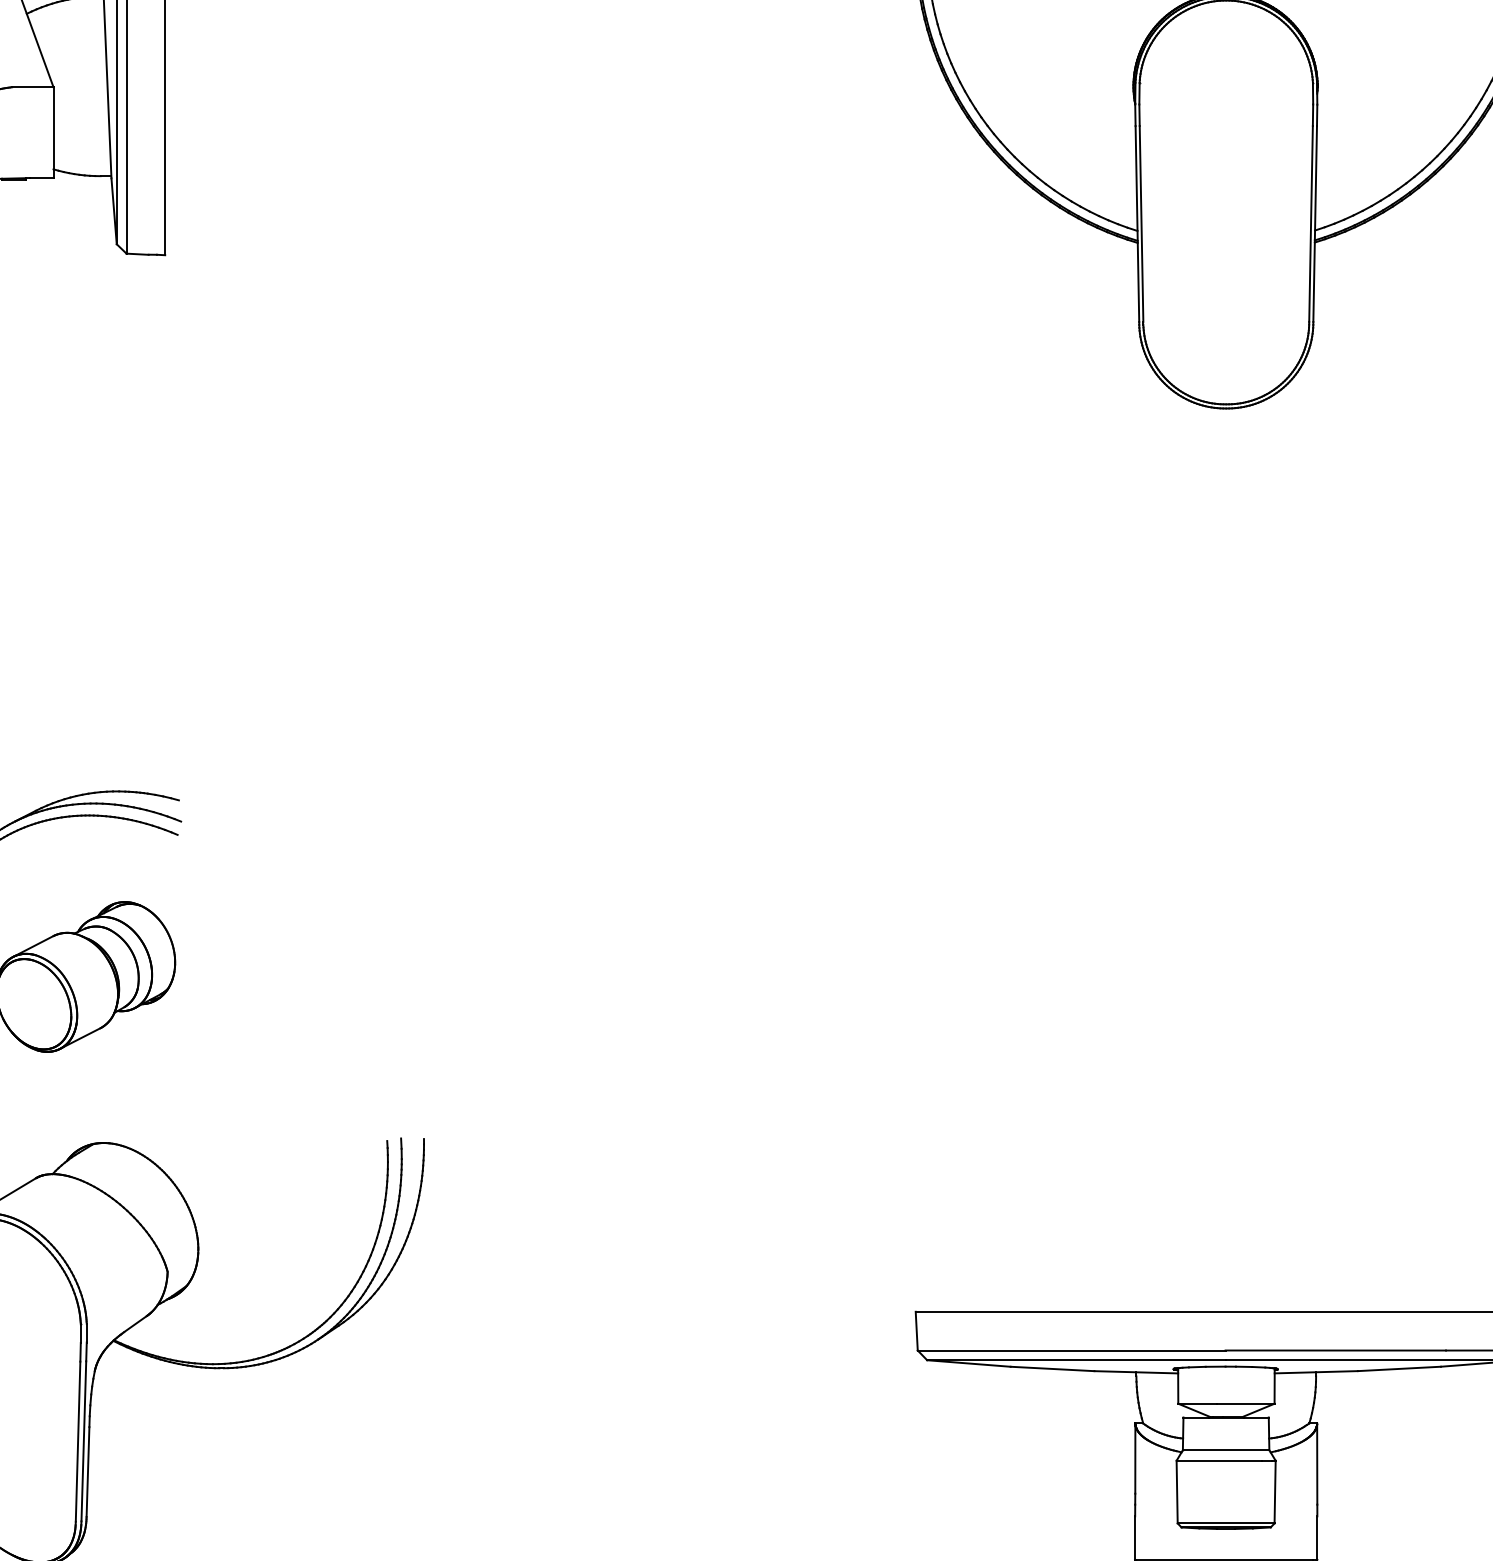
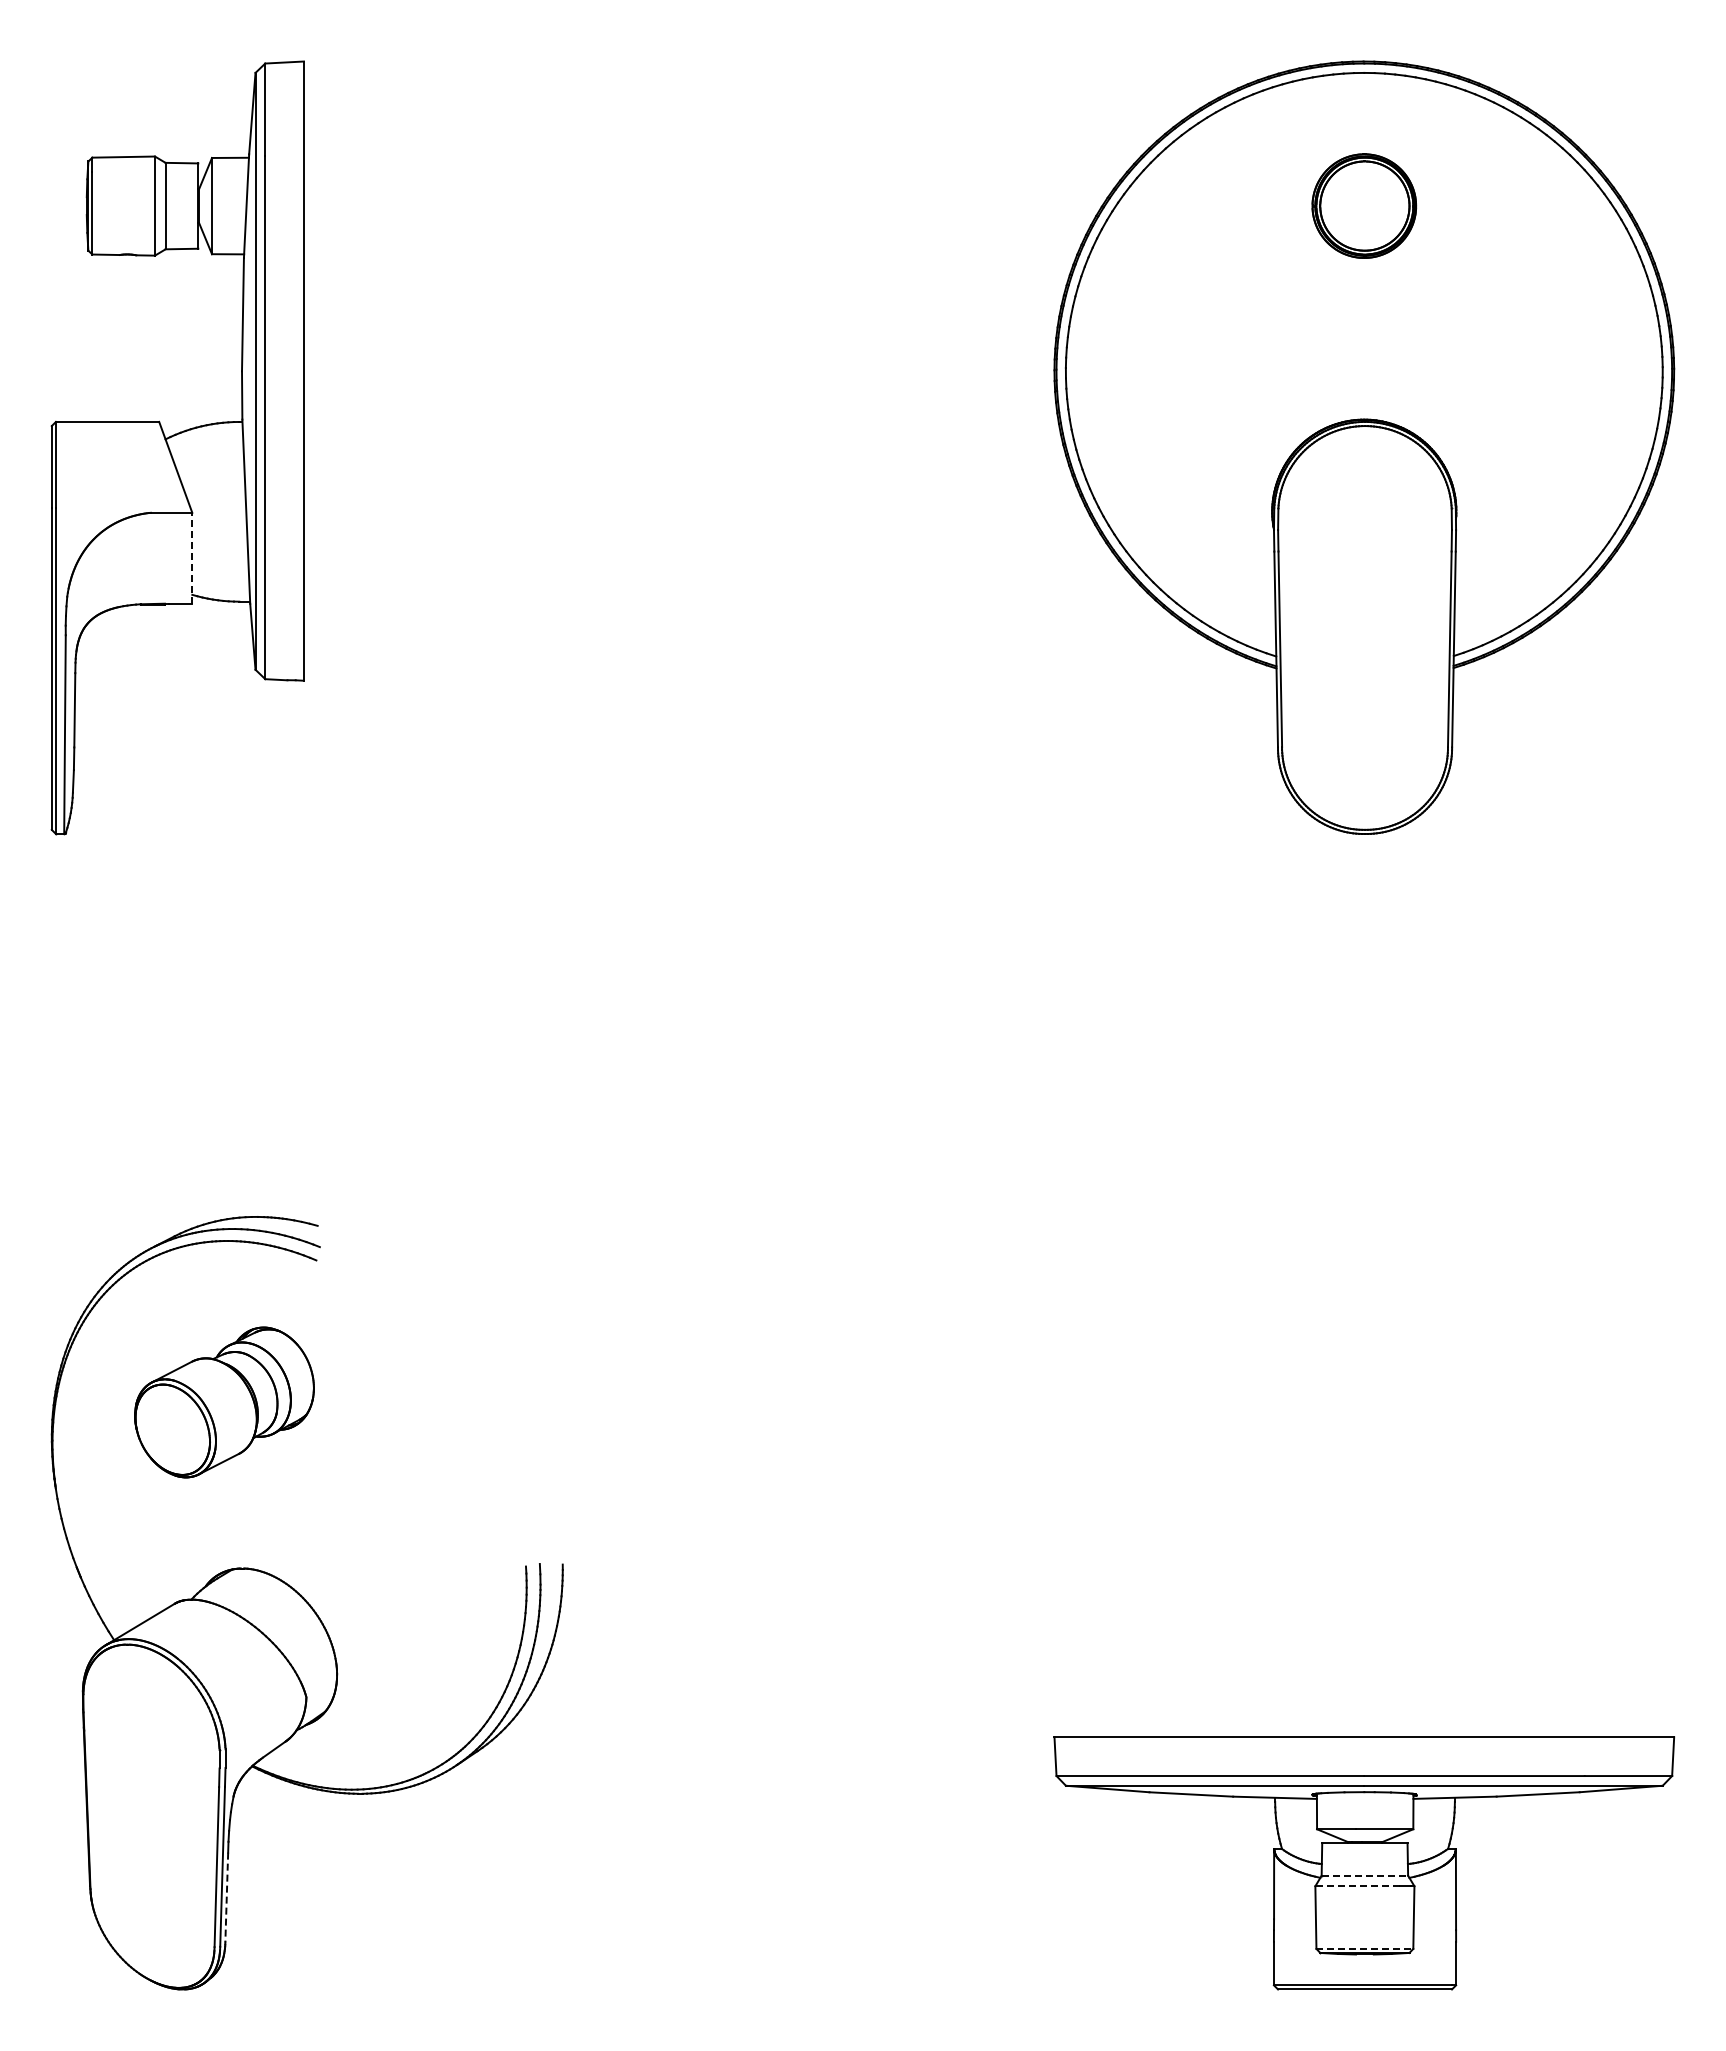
line: (53, 131) -> (192, 557), solid -> dashed
line: (1226, 1449) -> (1365, 1875), solid -> dashed
line: (1218, 1460) -> (1357, 1886), solid -> dashed
line: (87, 1471) -> (226, 1897), solid -> dashed
line: (1226, 1522) -> (1365, 1948), solid -> dashed

